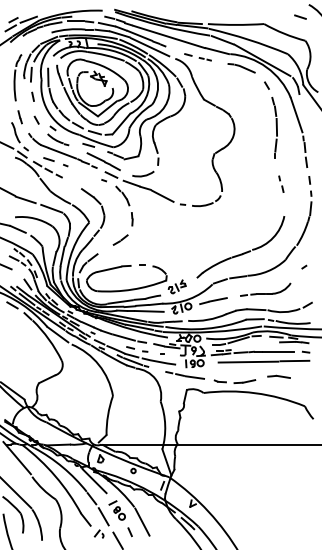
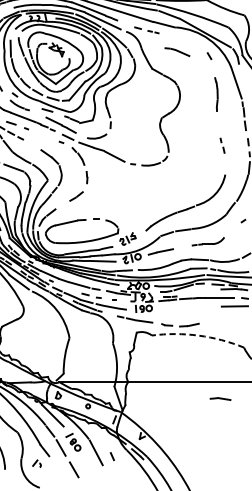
part: (241, 68) -> (177, 52), moved
part: (274, 127) -> (216, 94), size x0.6
part: (265, 289) -> (208, 241), size x0.7
line: (248, 361) -> (192, 306), removed
part: (278, 376) -> (219, 398), moved
arc: (255, 393) -> (199, 335), solid -> dashed
line: (129, 532) -> (111, 456), moved
part: (98, 533) -> (36, 463), moved

